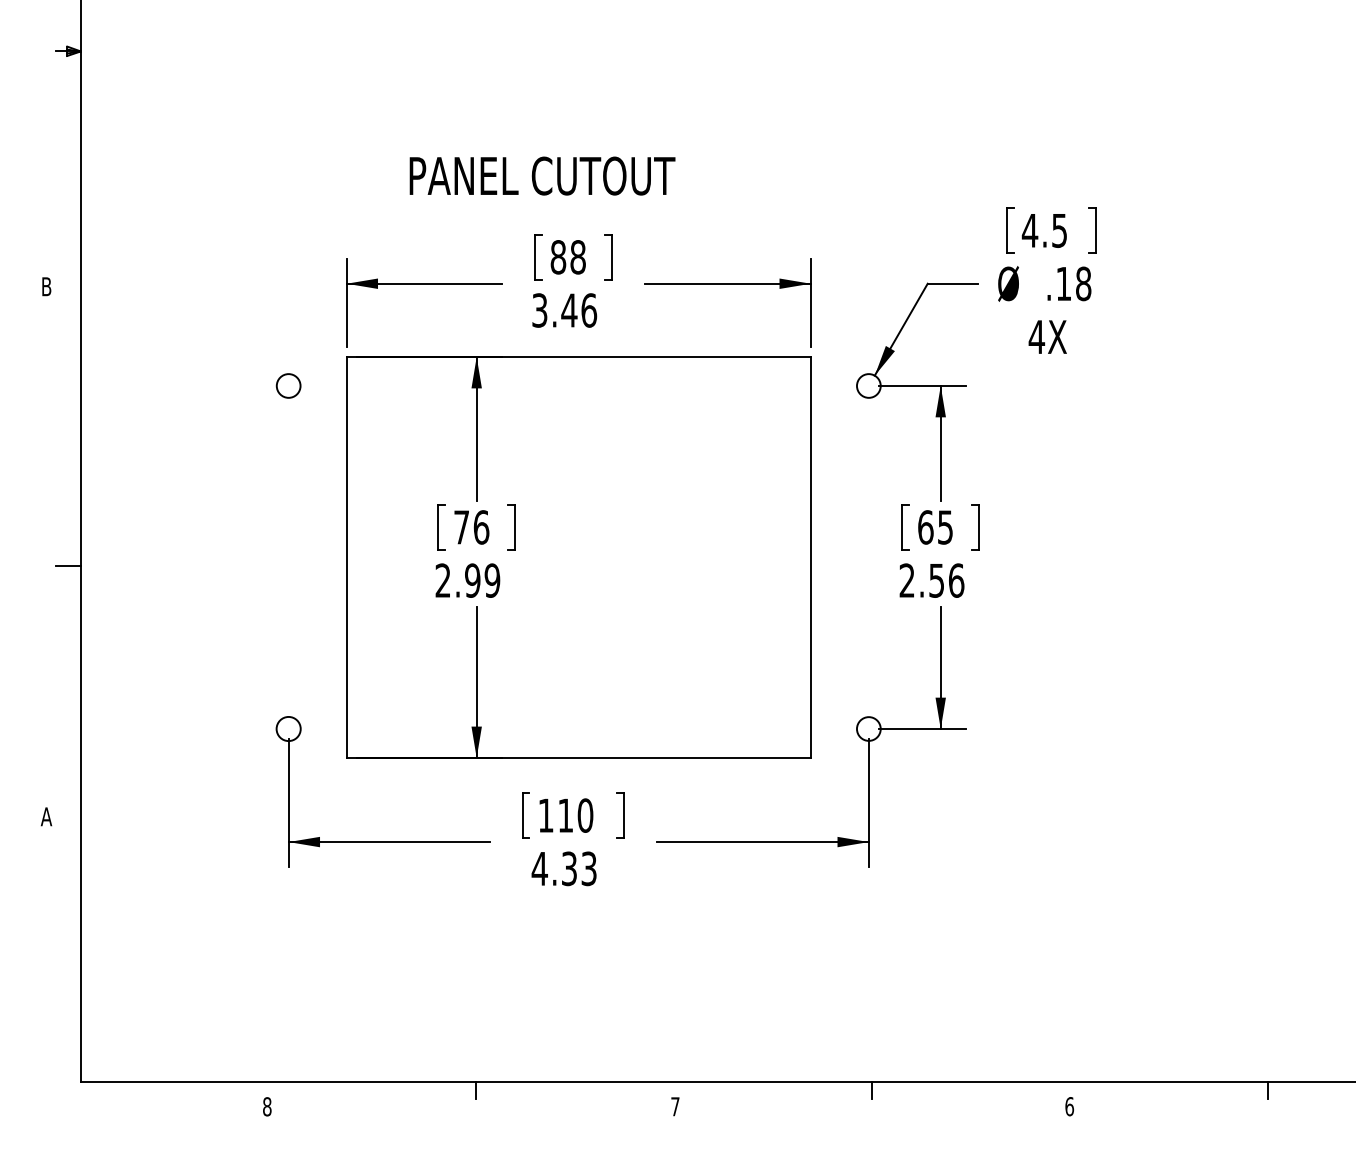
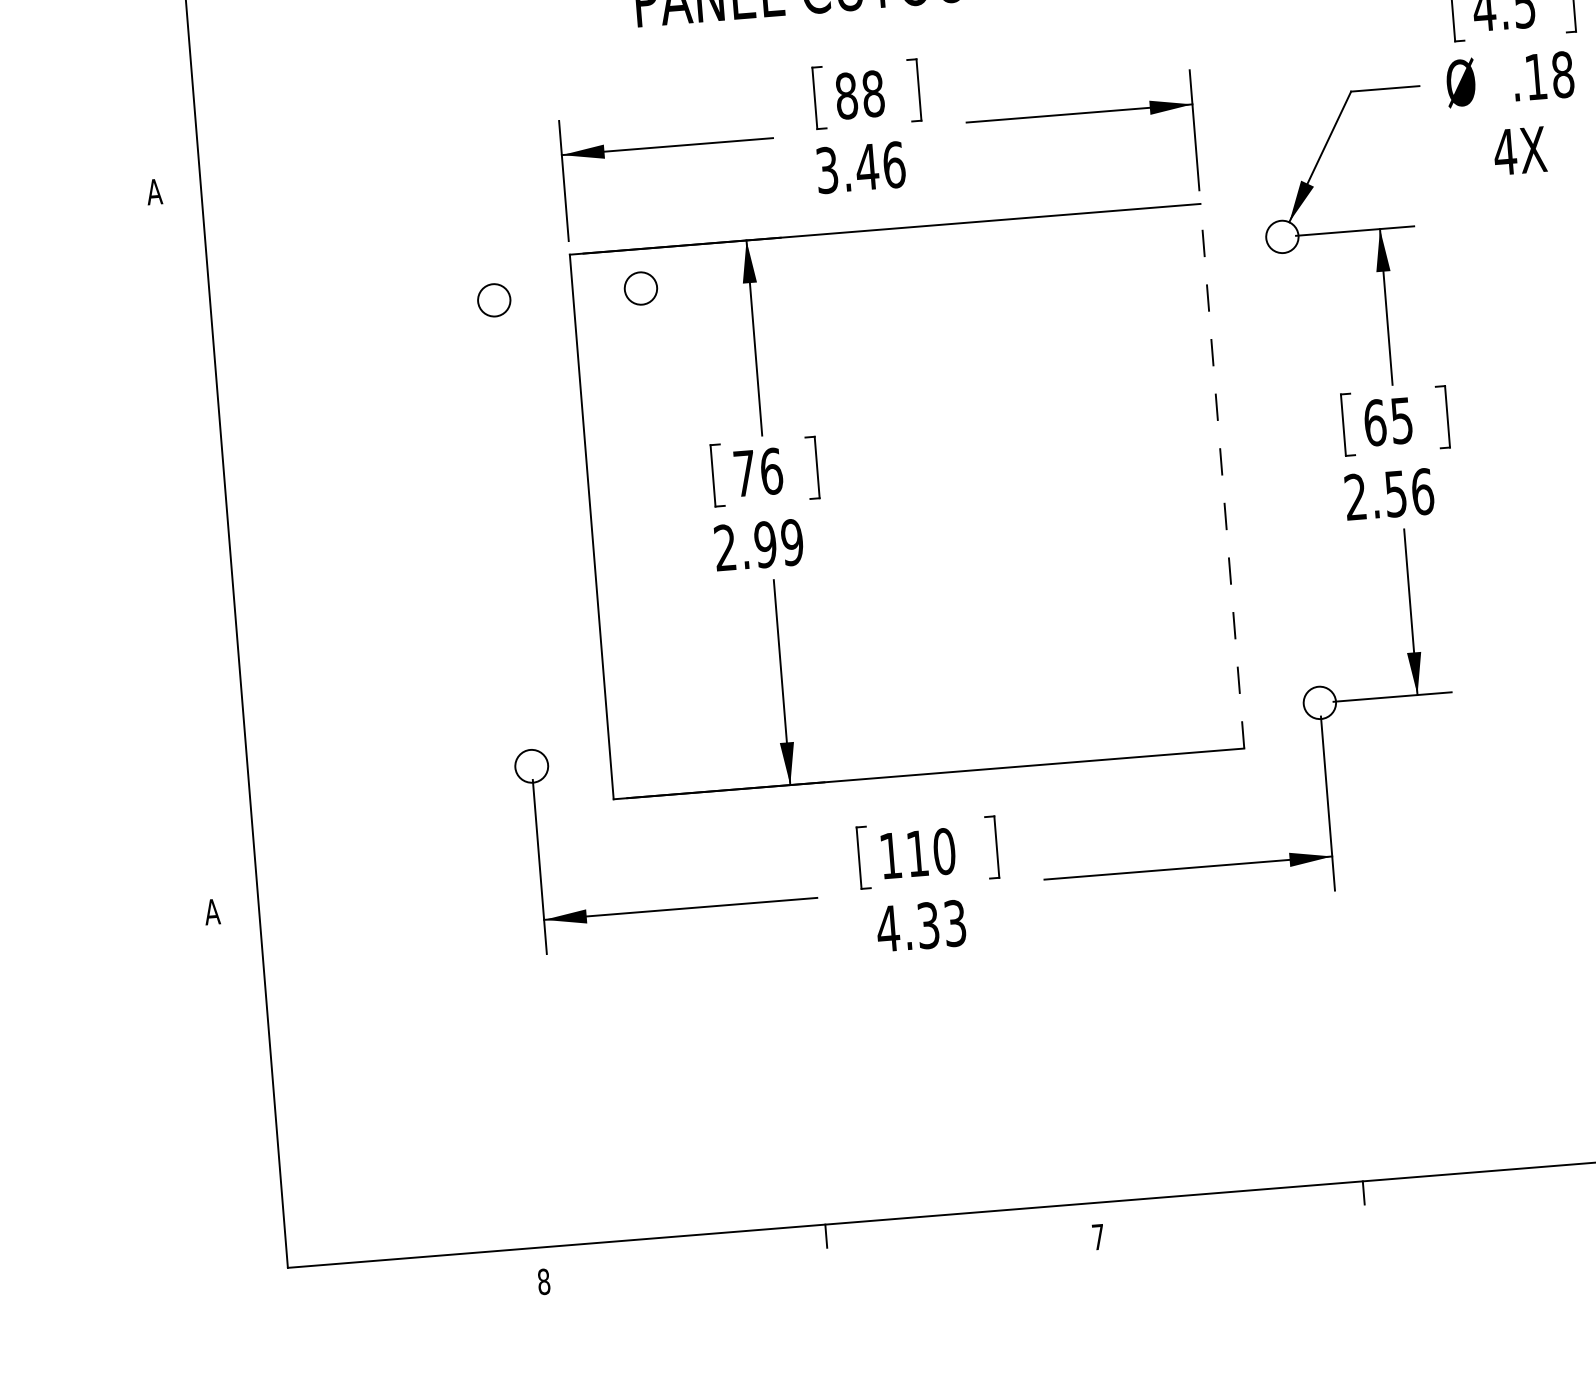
text: (46, 286) -> (154, 191), B -> A
circle: (396, 385) -> (640, 287), added
line: (810, 557) -> (1221, 476), solid -> dashed
line: (67, 566) -> (213, 569), removed

